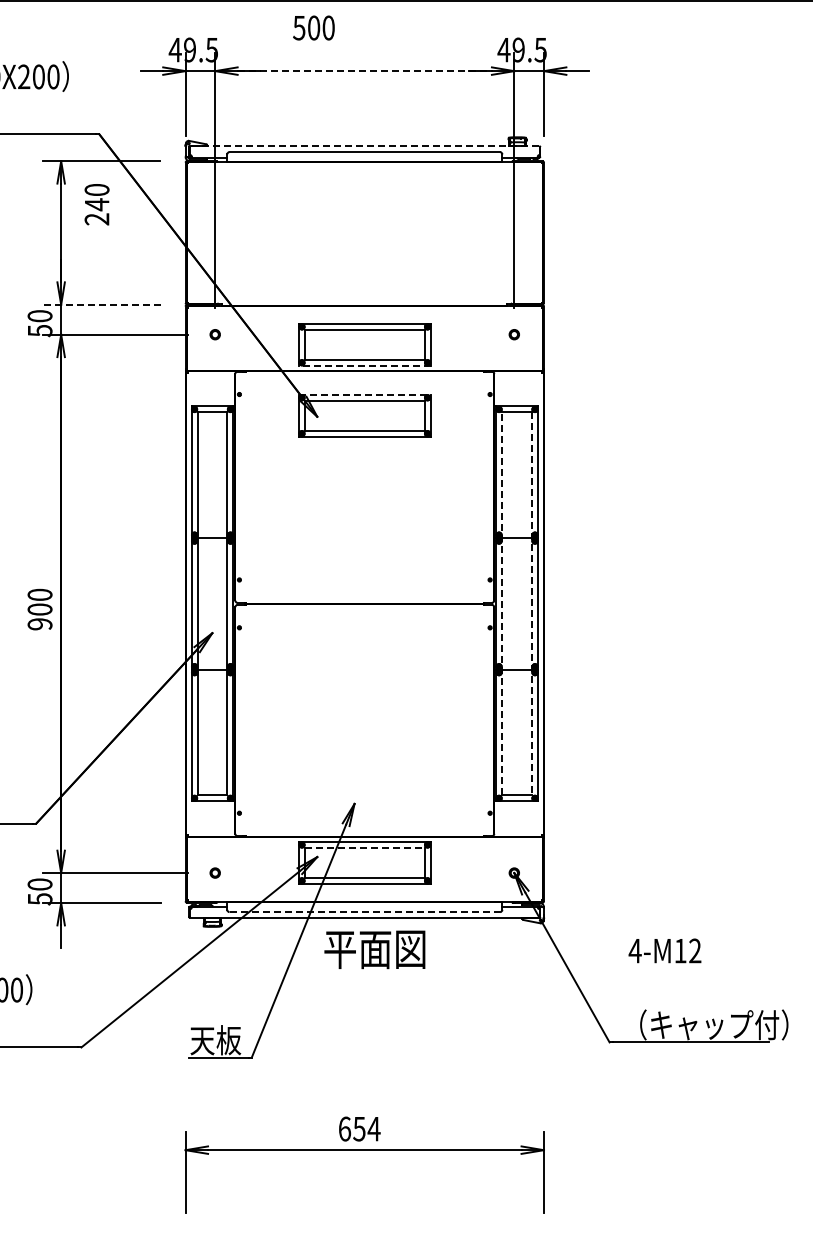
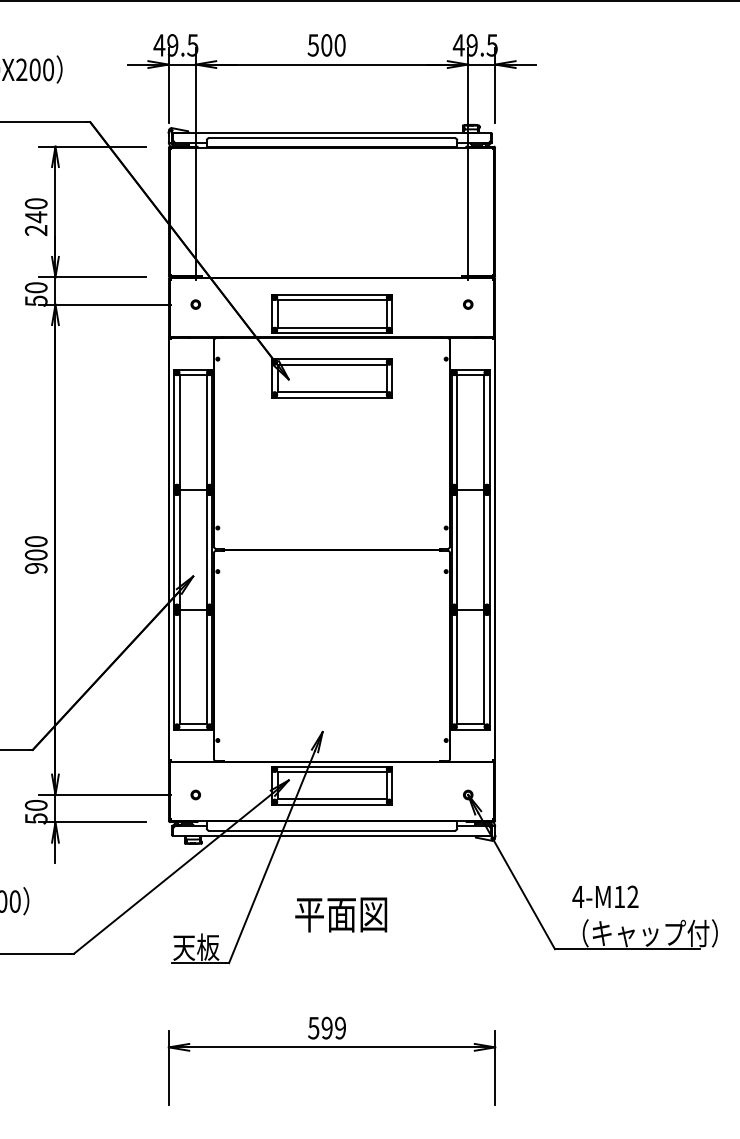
text: (313, 27) -> (326, 44), moved
line: (365, 71) -> (332, 64), dashed -> solid
line: (364, 146) -> (331, 133), dashed -> solid
text: (96, 204) -> (35, 217), moved
line: (101, 304) -> (92, 277), dashed -> solid
line: (364, 365) -> (331, 332), dashed -> solid
line: (364, 394) -> (331, 359), dashed -> solid
line: (502, 603) -> (457, 549), dashed -> solid
line: (531, 604) -> (483, 550), dashed -> solid
line: (364, 847) -> (331, 771), dashed -> solid
line: (365, 912) -> (332, 830), dashed -> solid
text: (374, 949) -> (340, 914), moved
text: (664, 950) -> (604, 896), moved
text: (359, 1128) -> (327, 1027), 654 -> 599

